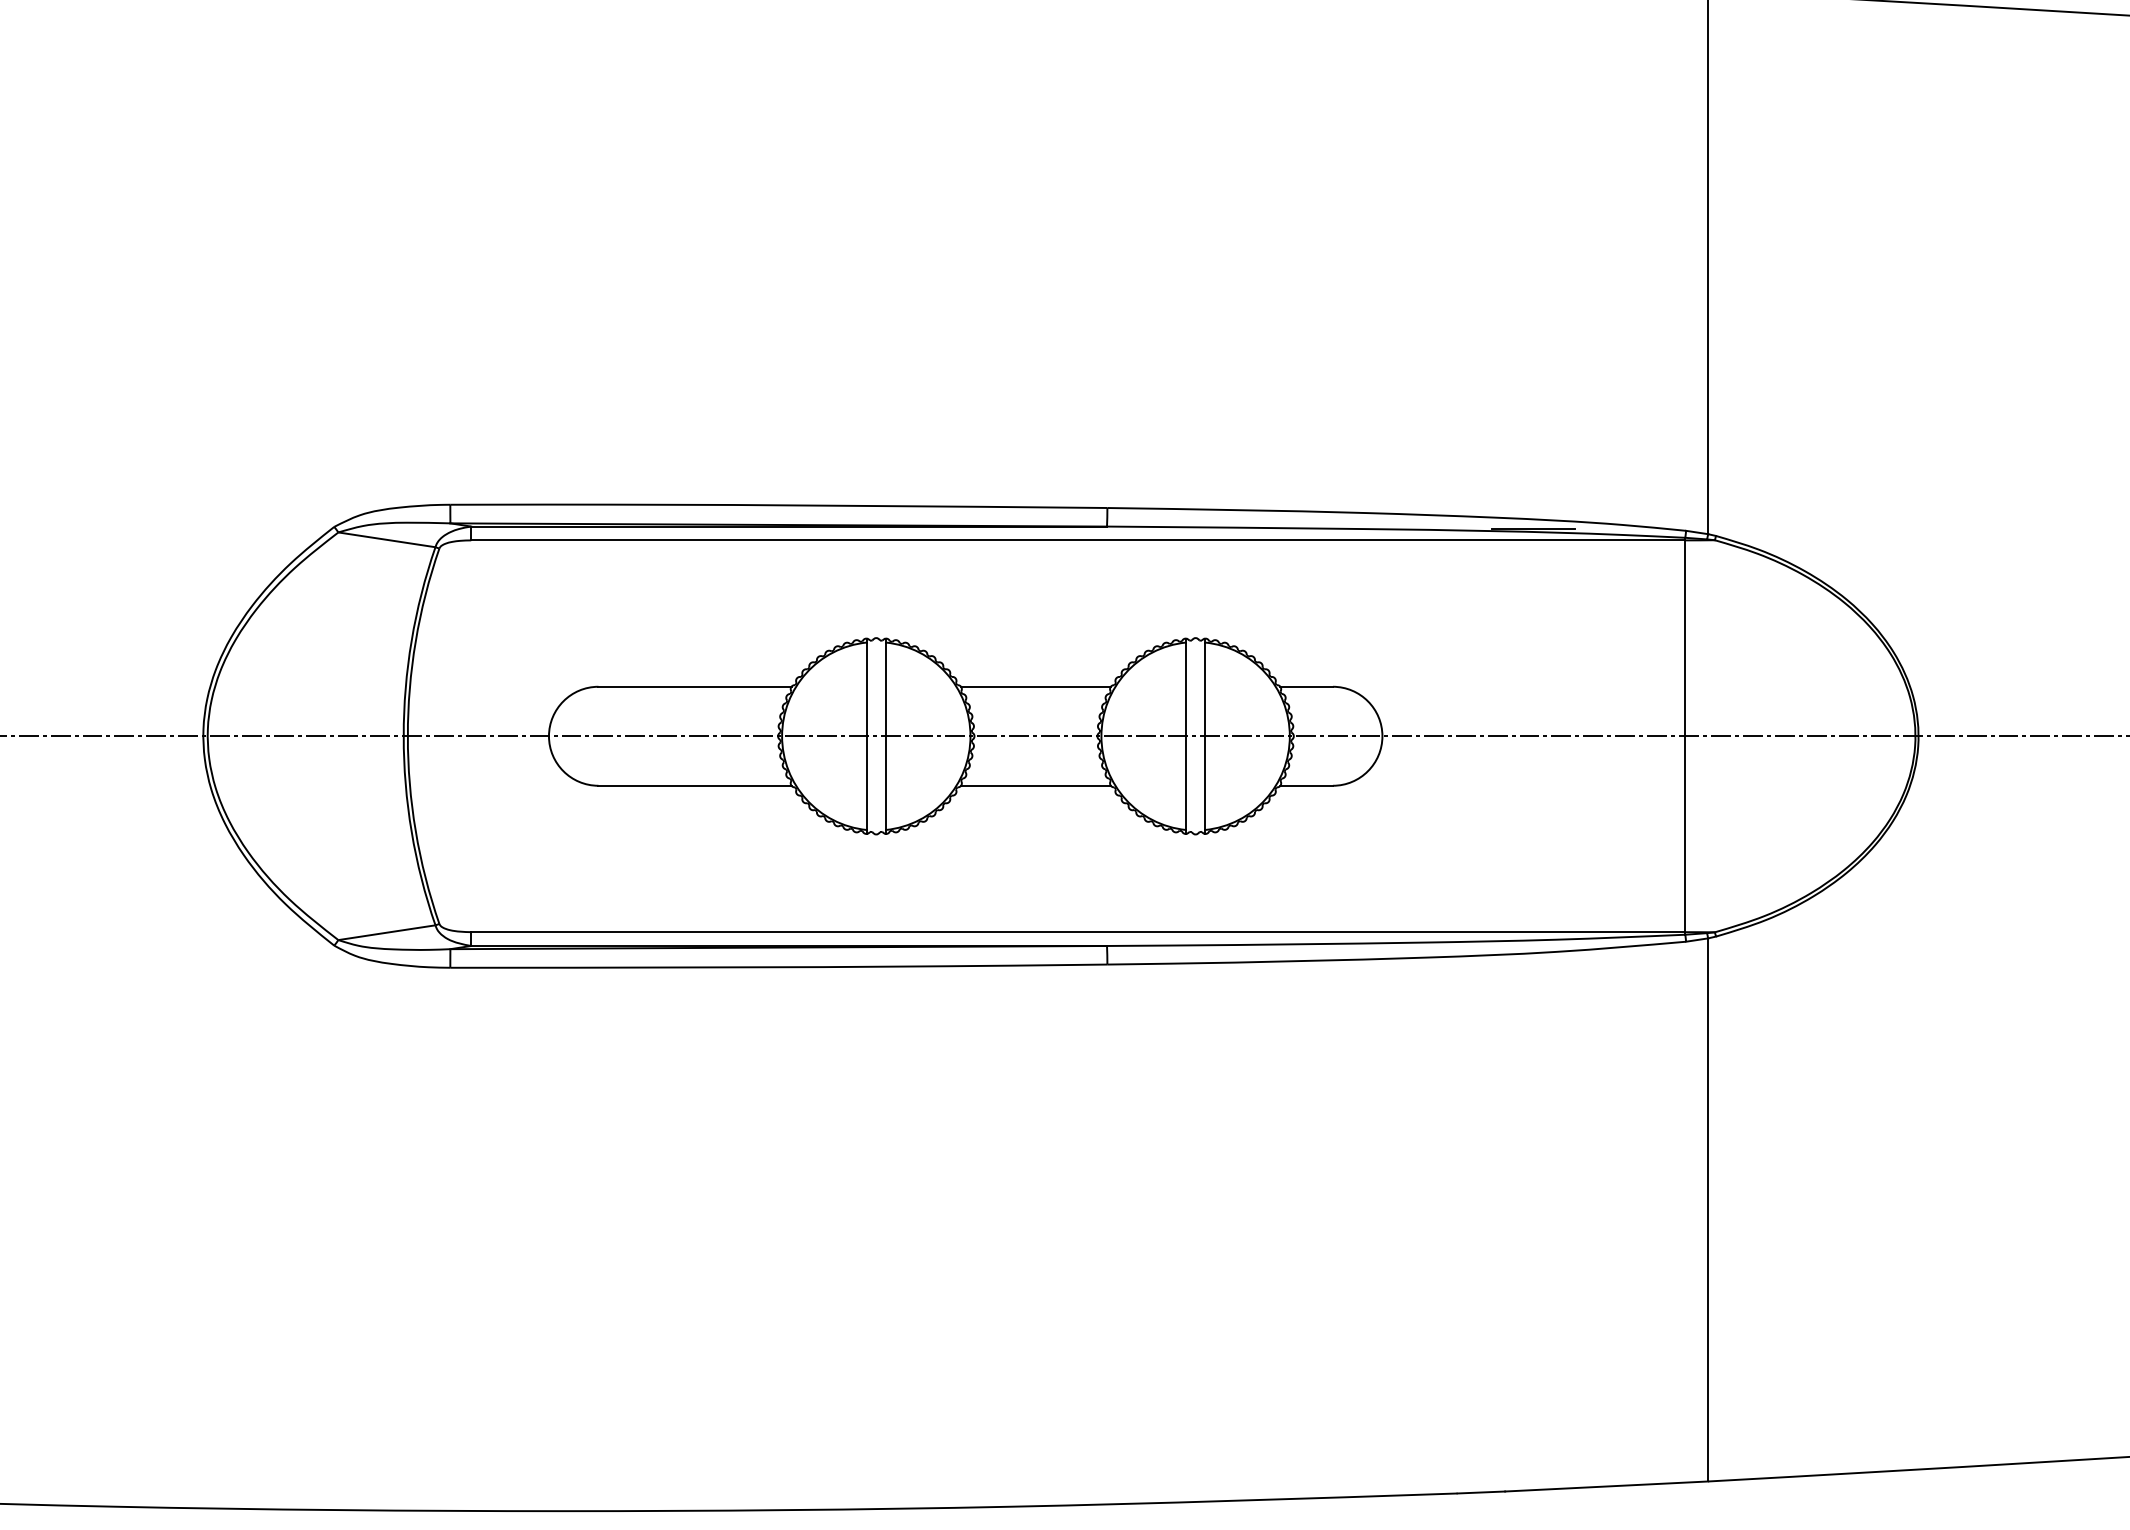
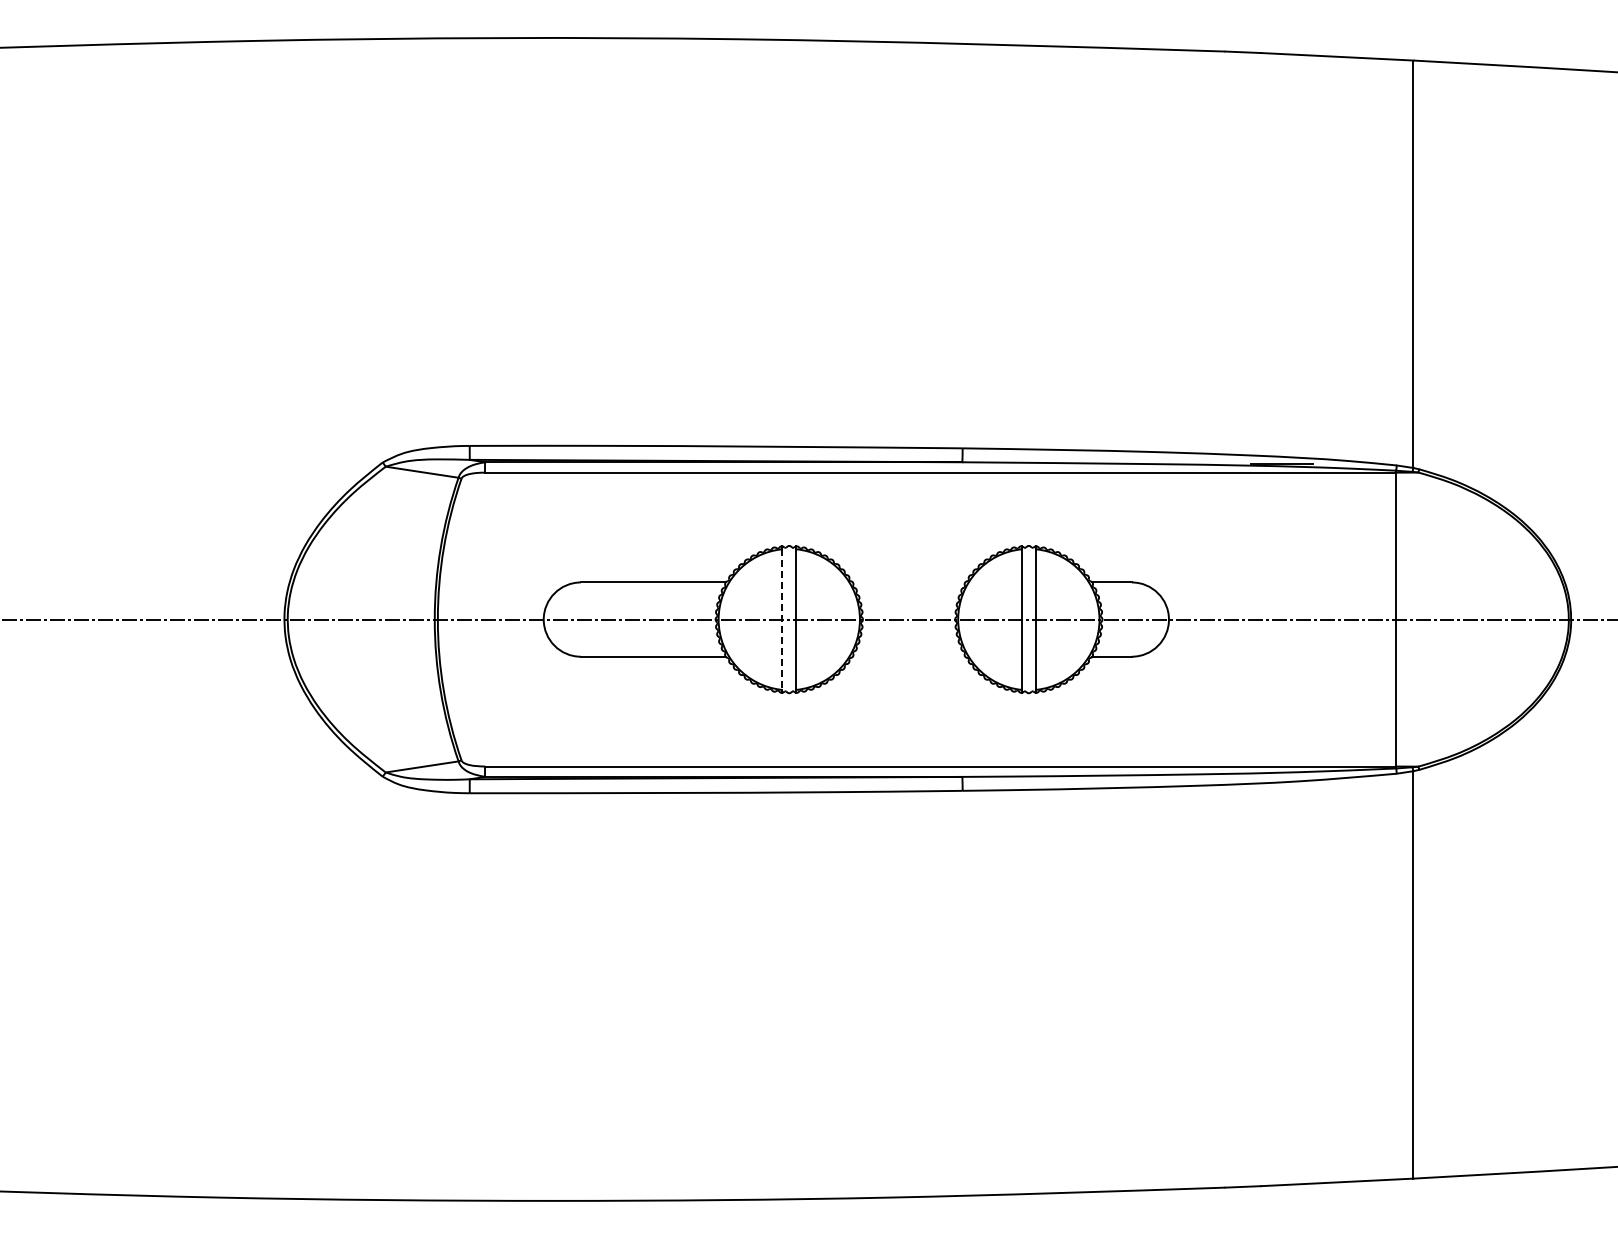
line: (1035, 686) -> (908, 582), removed
line: (867, 737) -> (782, 620), solid -> dashed
line: (1035, 785) -> (908, 656), removed

